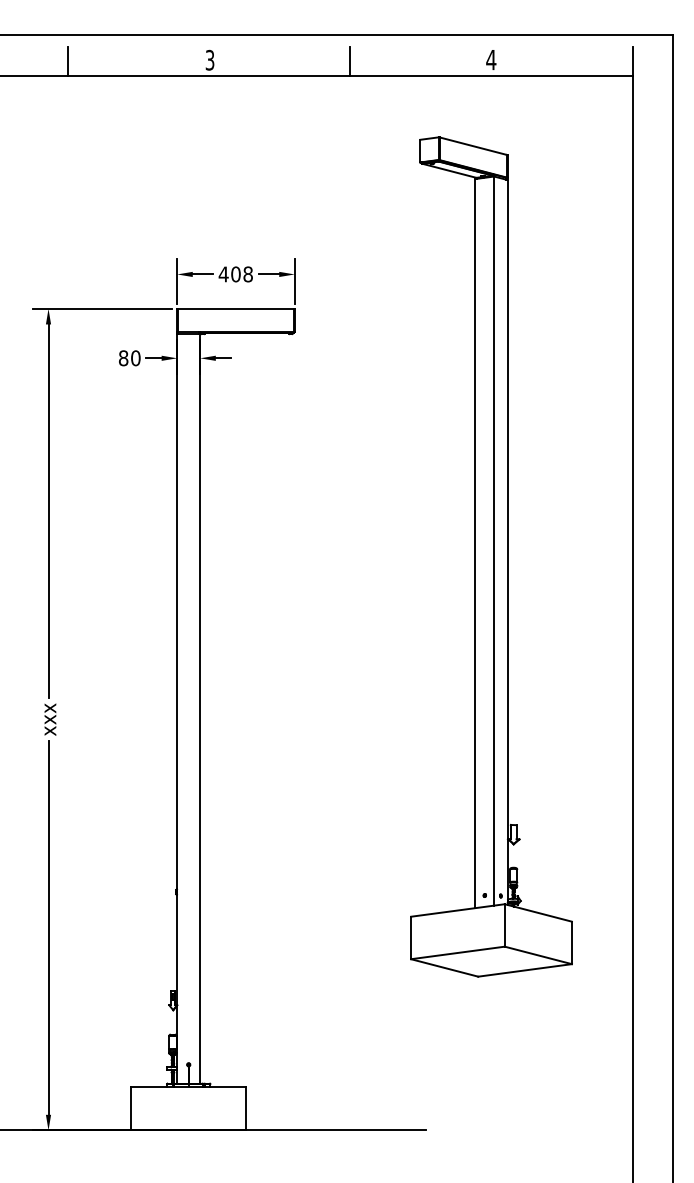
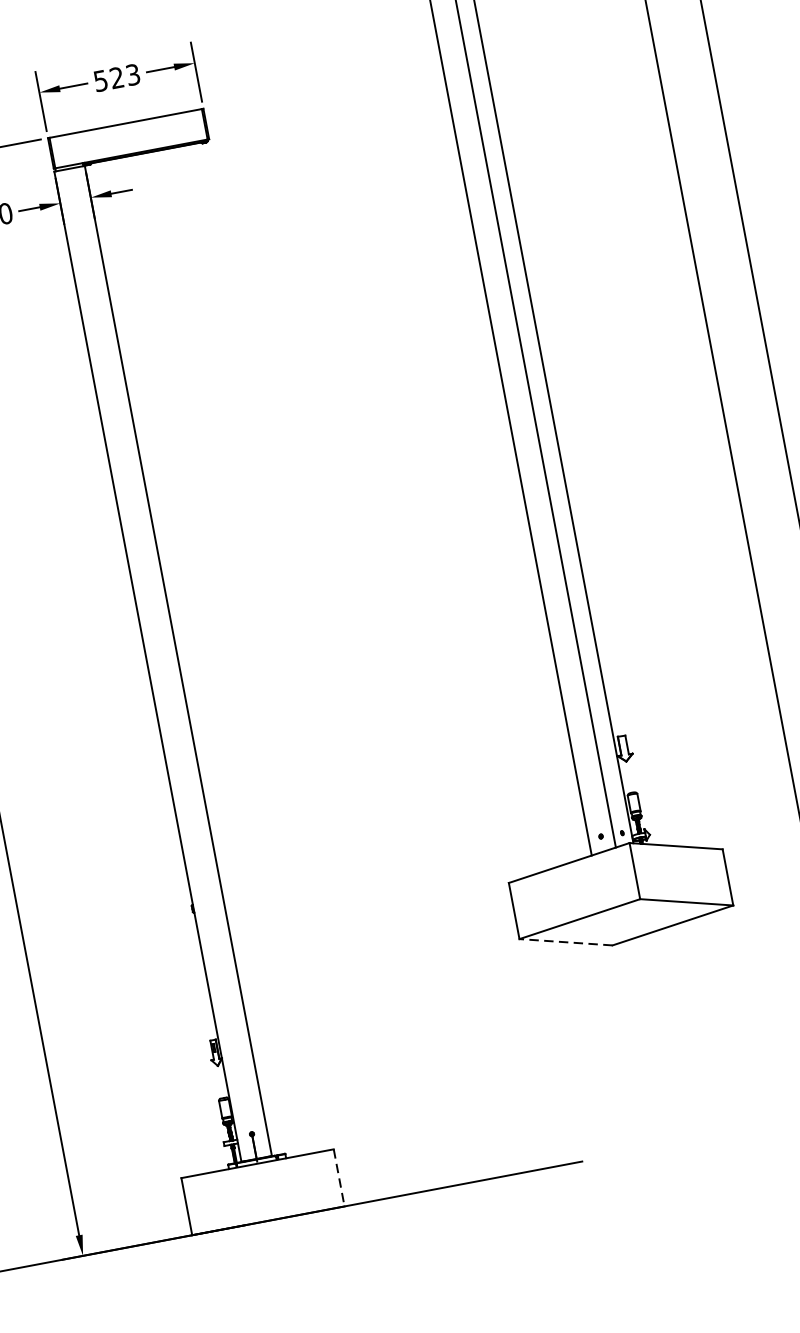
text: (235, 274) -> (116, 78), 408 -> 523
line: (444, 967) -> (565, 941), solid -> dashed
line: (246, 1108) -> (339, 1177), solid -> dashed

